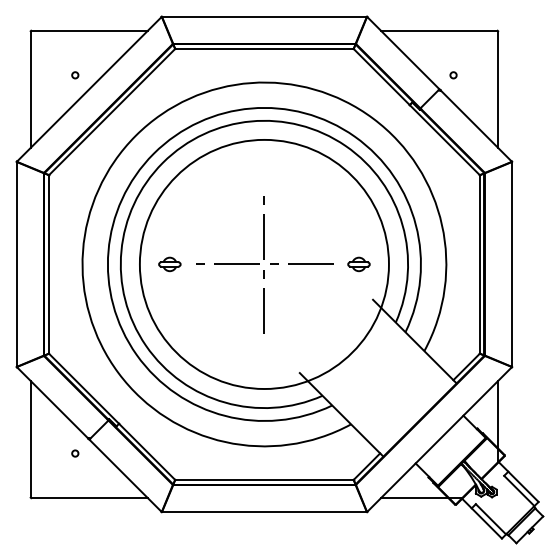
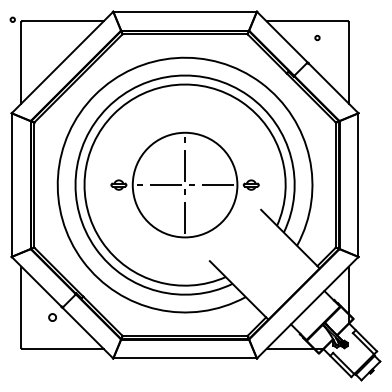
circle: (75, 75) -> (12, 19), moved
circle: (453, 75) -> (317, 38), moved
circle: (263, 263) -> (184, 184), size x0.6
circle: (75, 453) -> (52, 317), size x1.6

